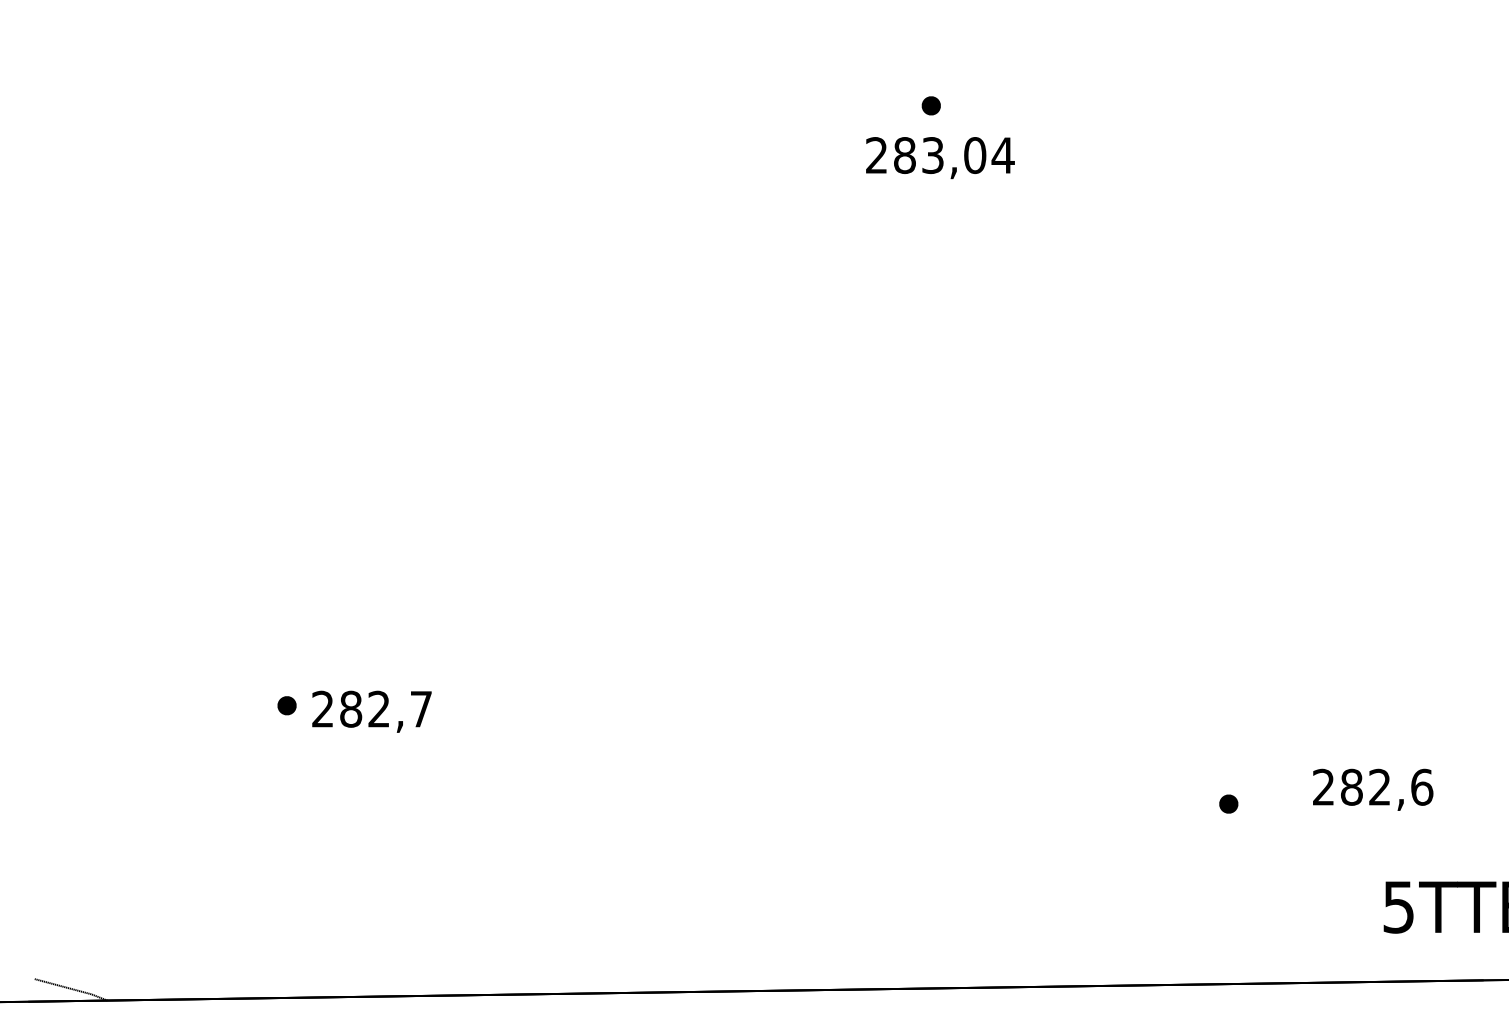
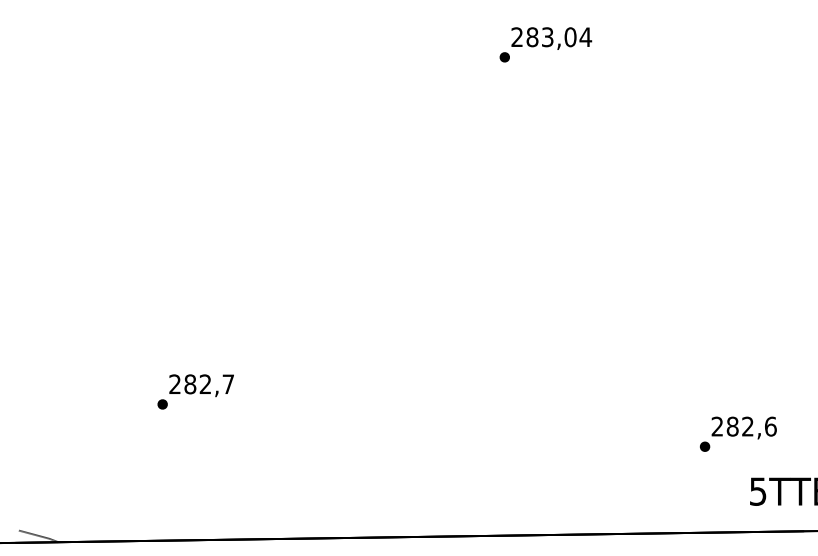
text: (939, 157) -> (551, 38), moved
part: (286, 705) -> (162, 404), moved
part: (1229, 803) -> (705, 446), moved

